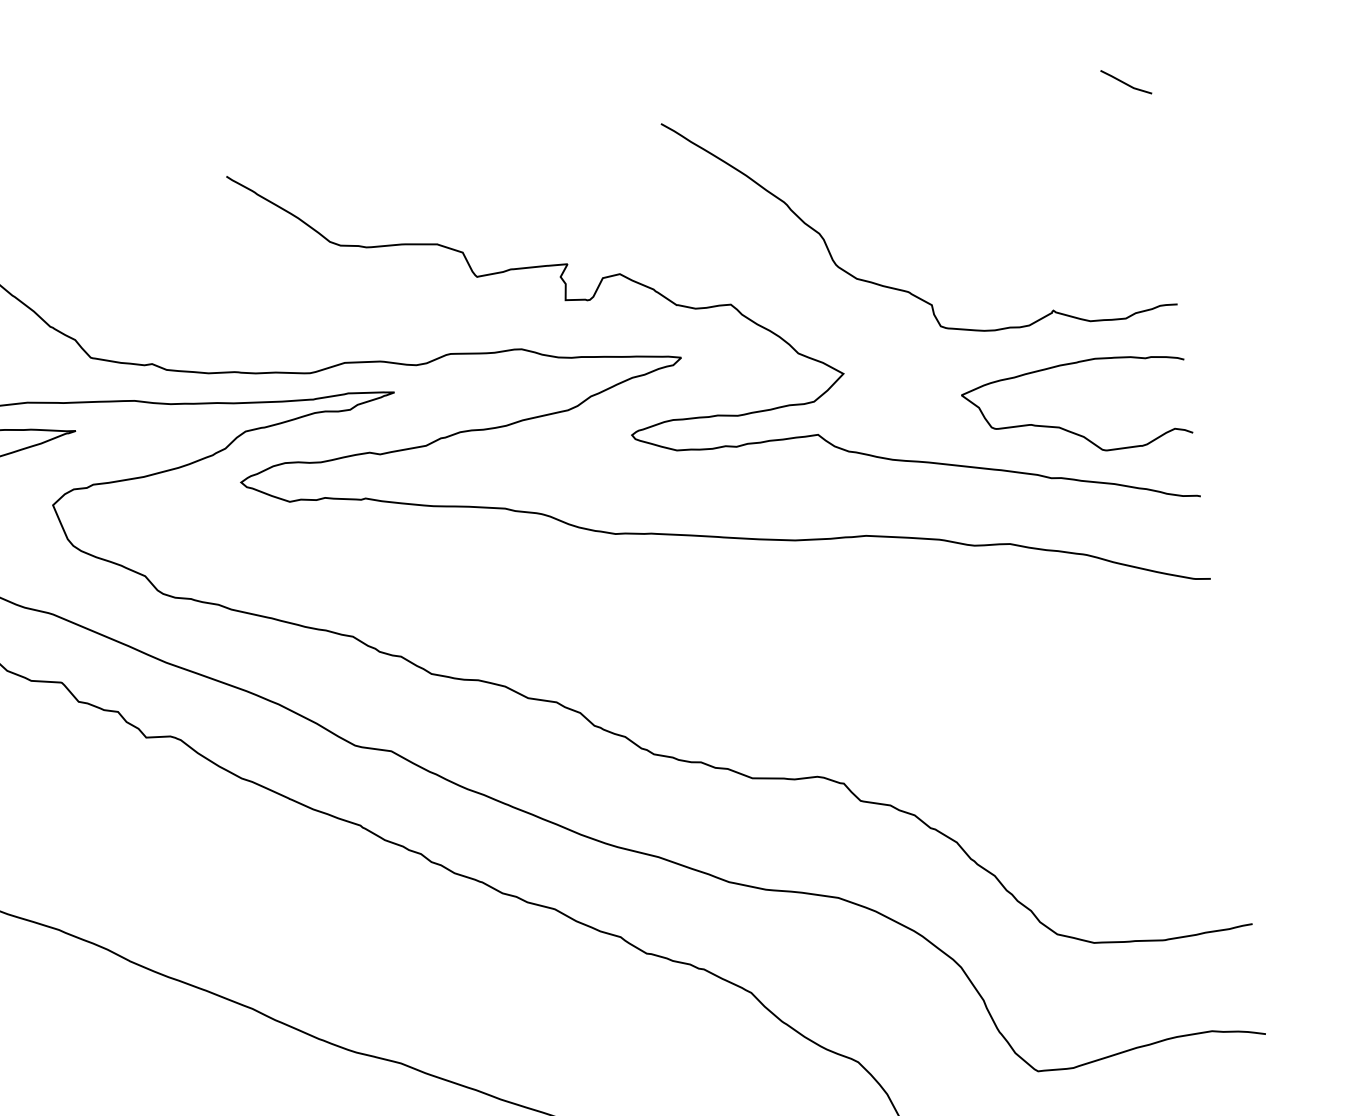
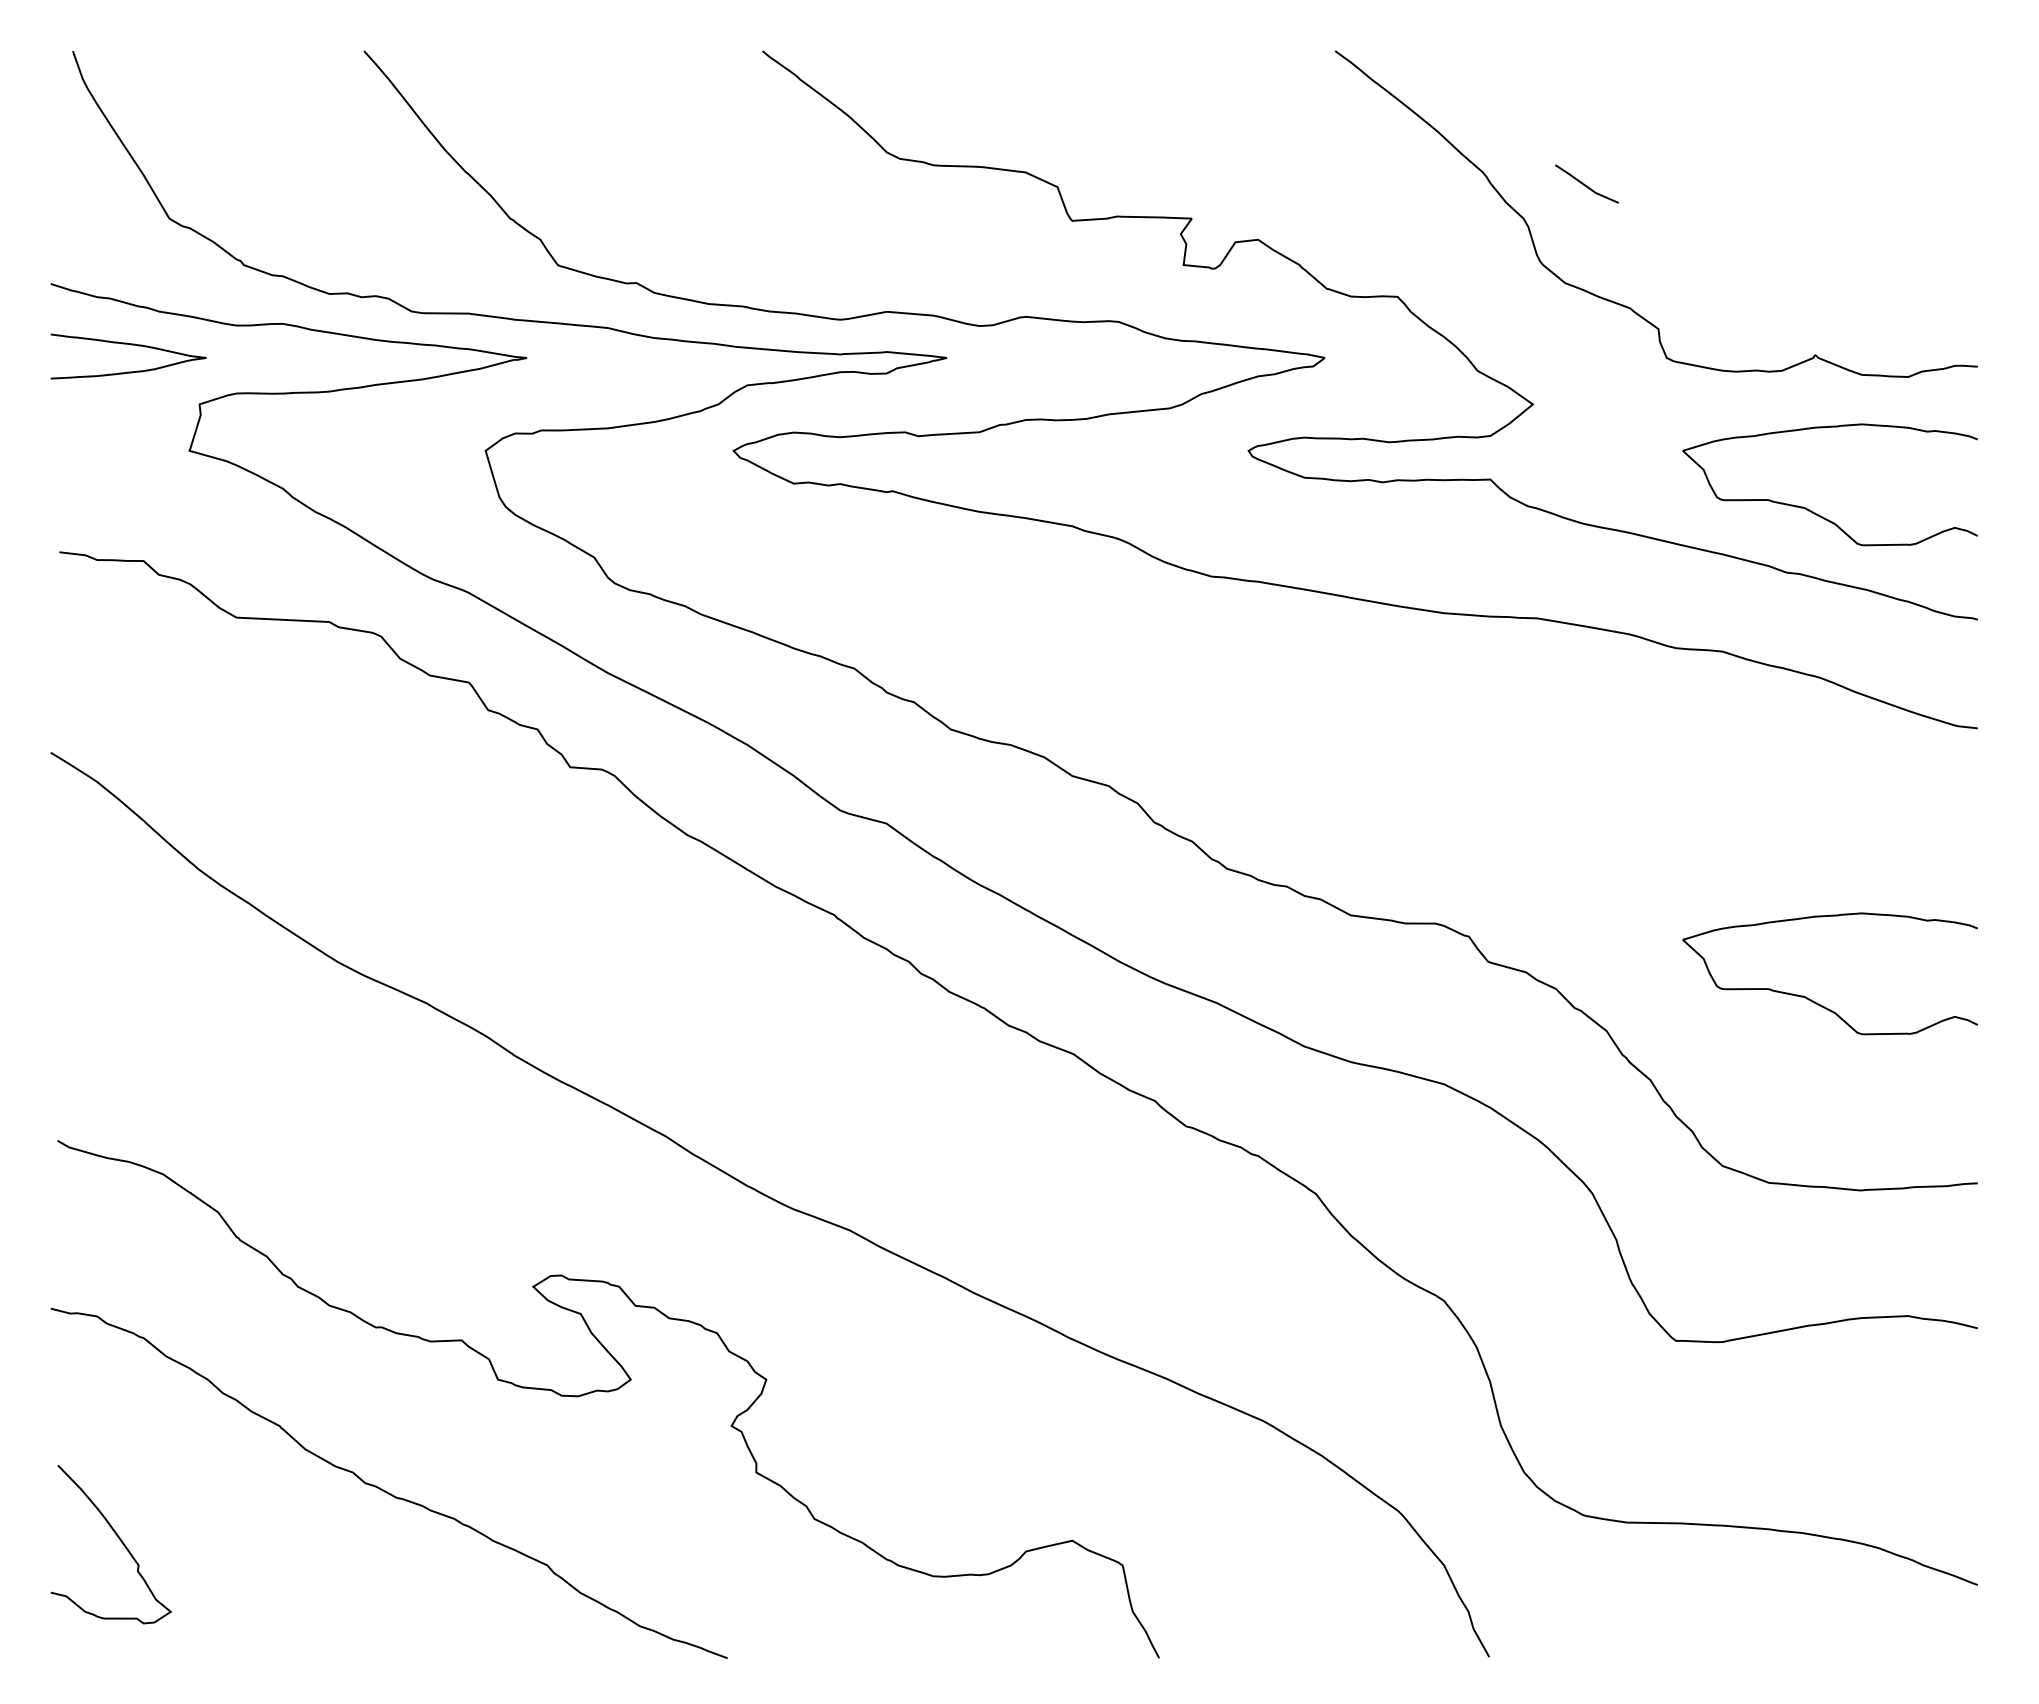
curve: (1125, 82) -> (1585, 184), moved
curve: (1112, 801) -> (1815, 1001), added

